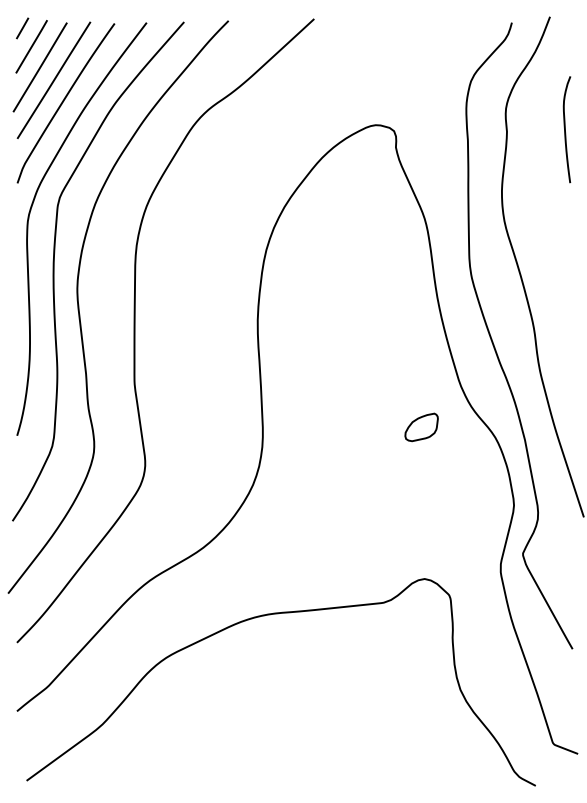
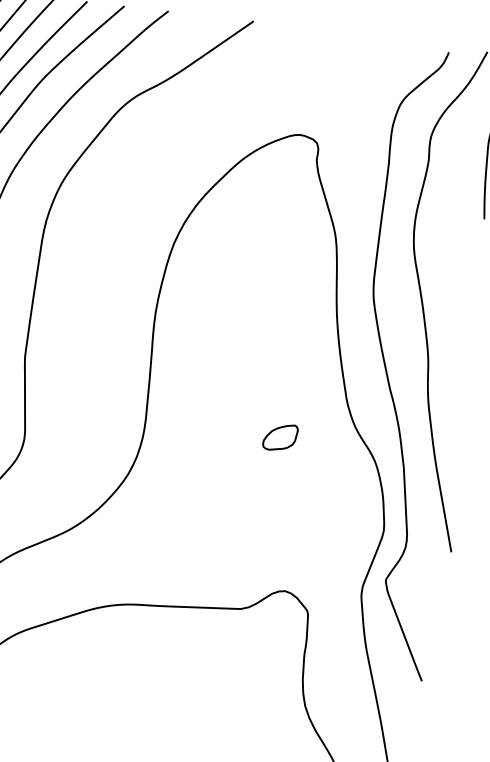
part: (421, 427) -> (280, 437), moved

